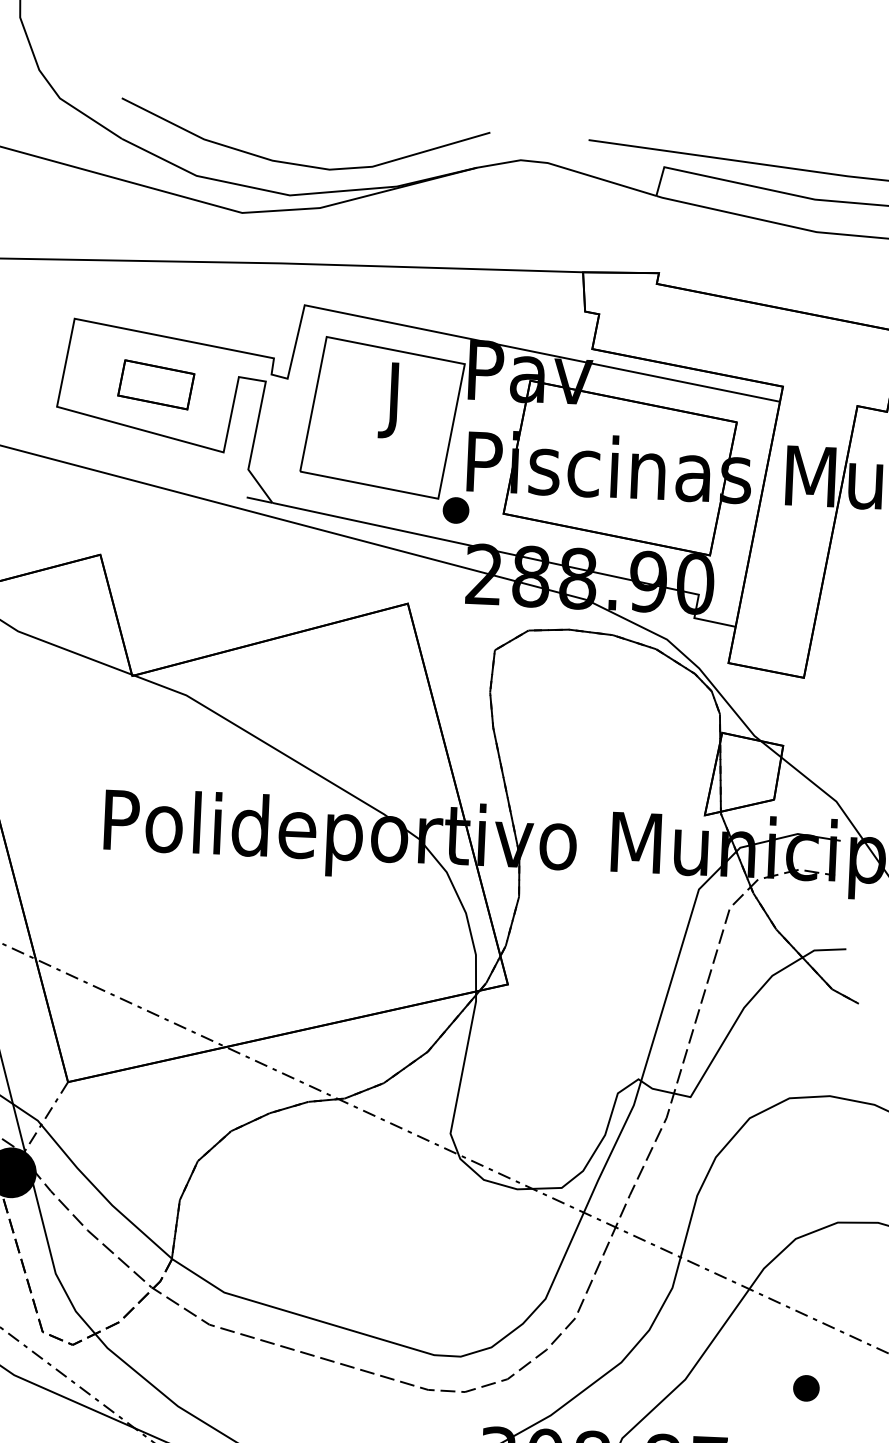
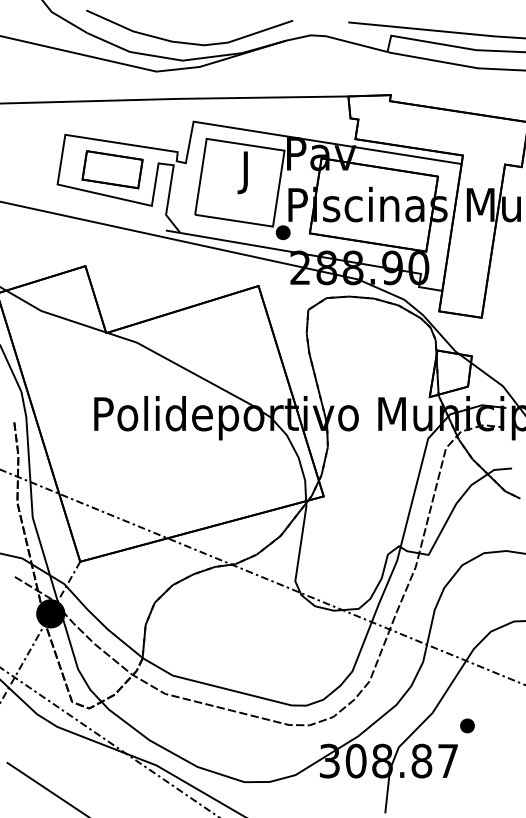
part: (156, 384) -> (112, 169), size x1.43
part: (806, 1387) -> (467, 725), moved

